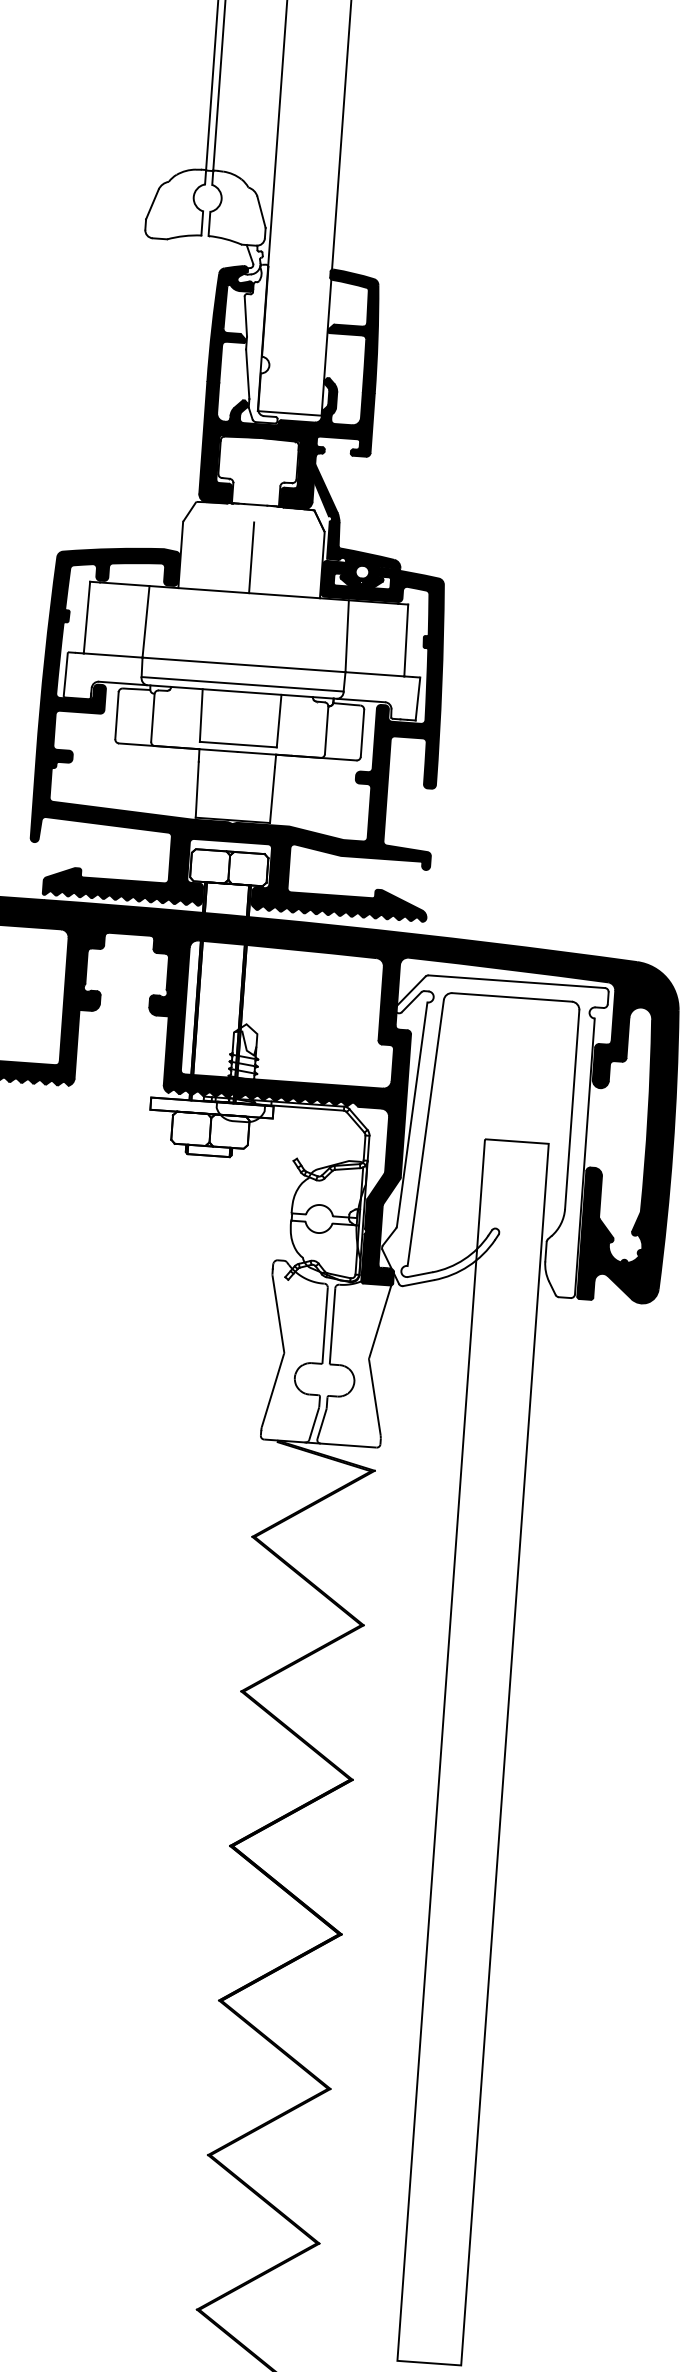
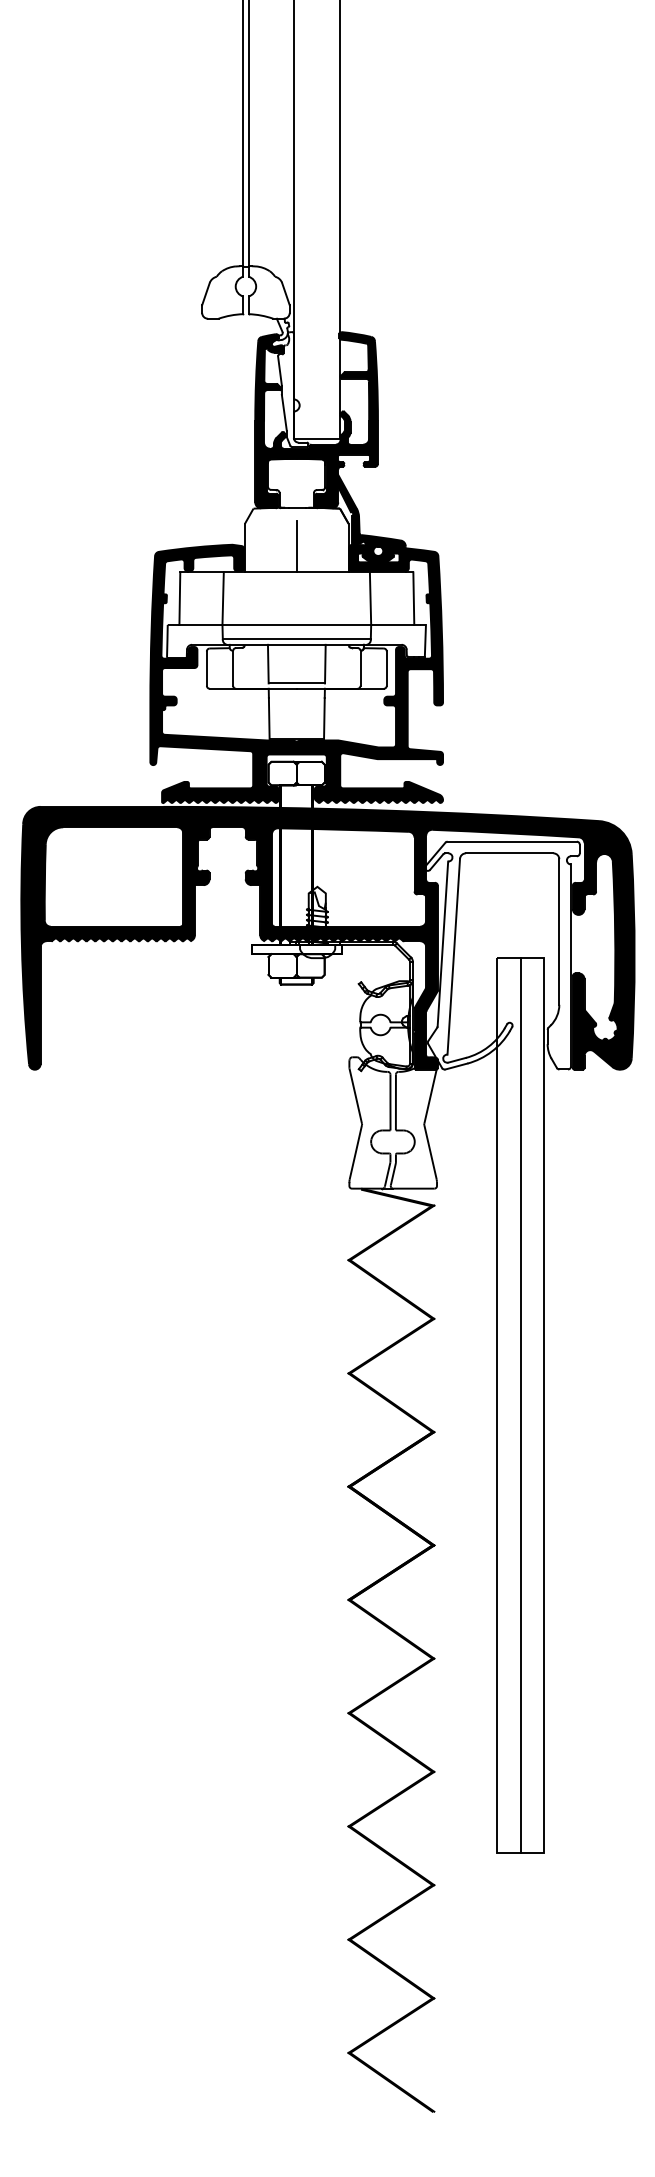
line: (472, 1751) -> (520, 1405), added

